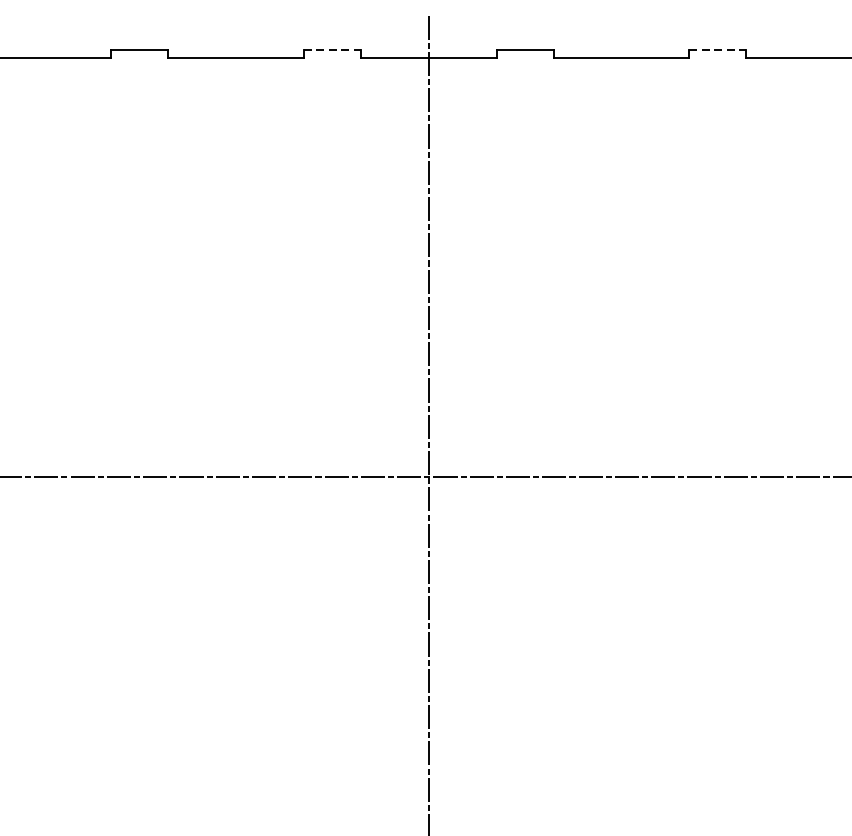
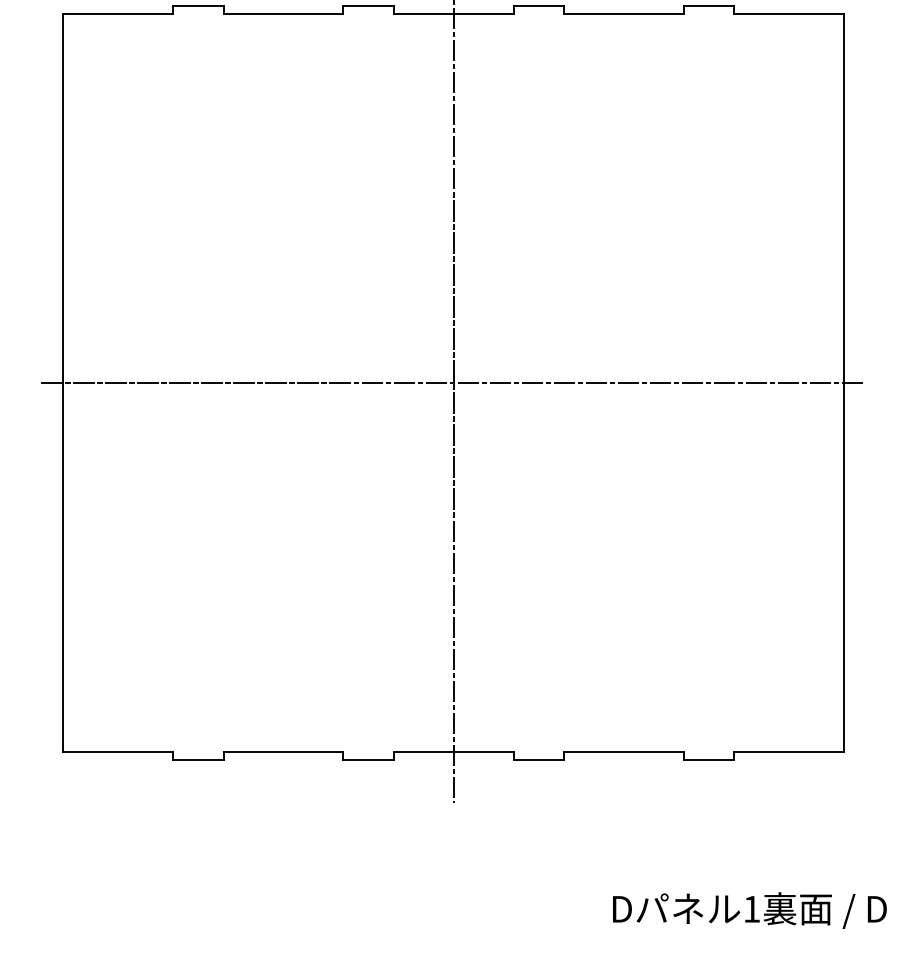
line: (333, 50) -> (369, 6), dashed -> solid
line: (718, 50) -> (709, 6), dashed -> solid

